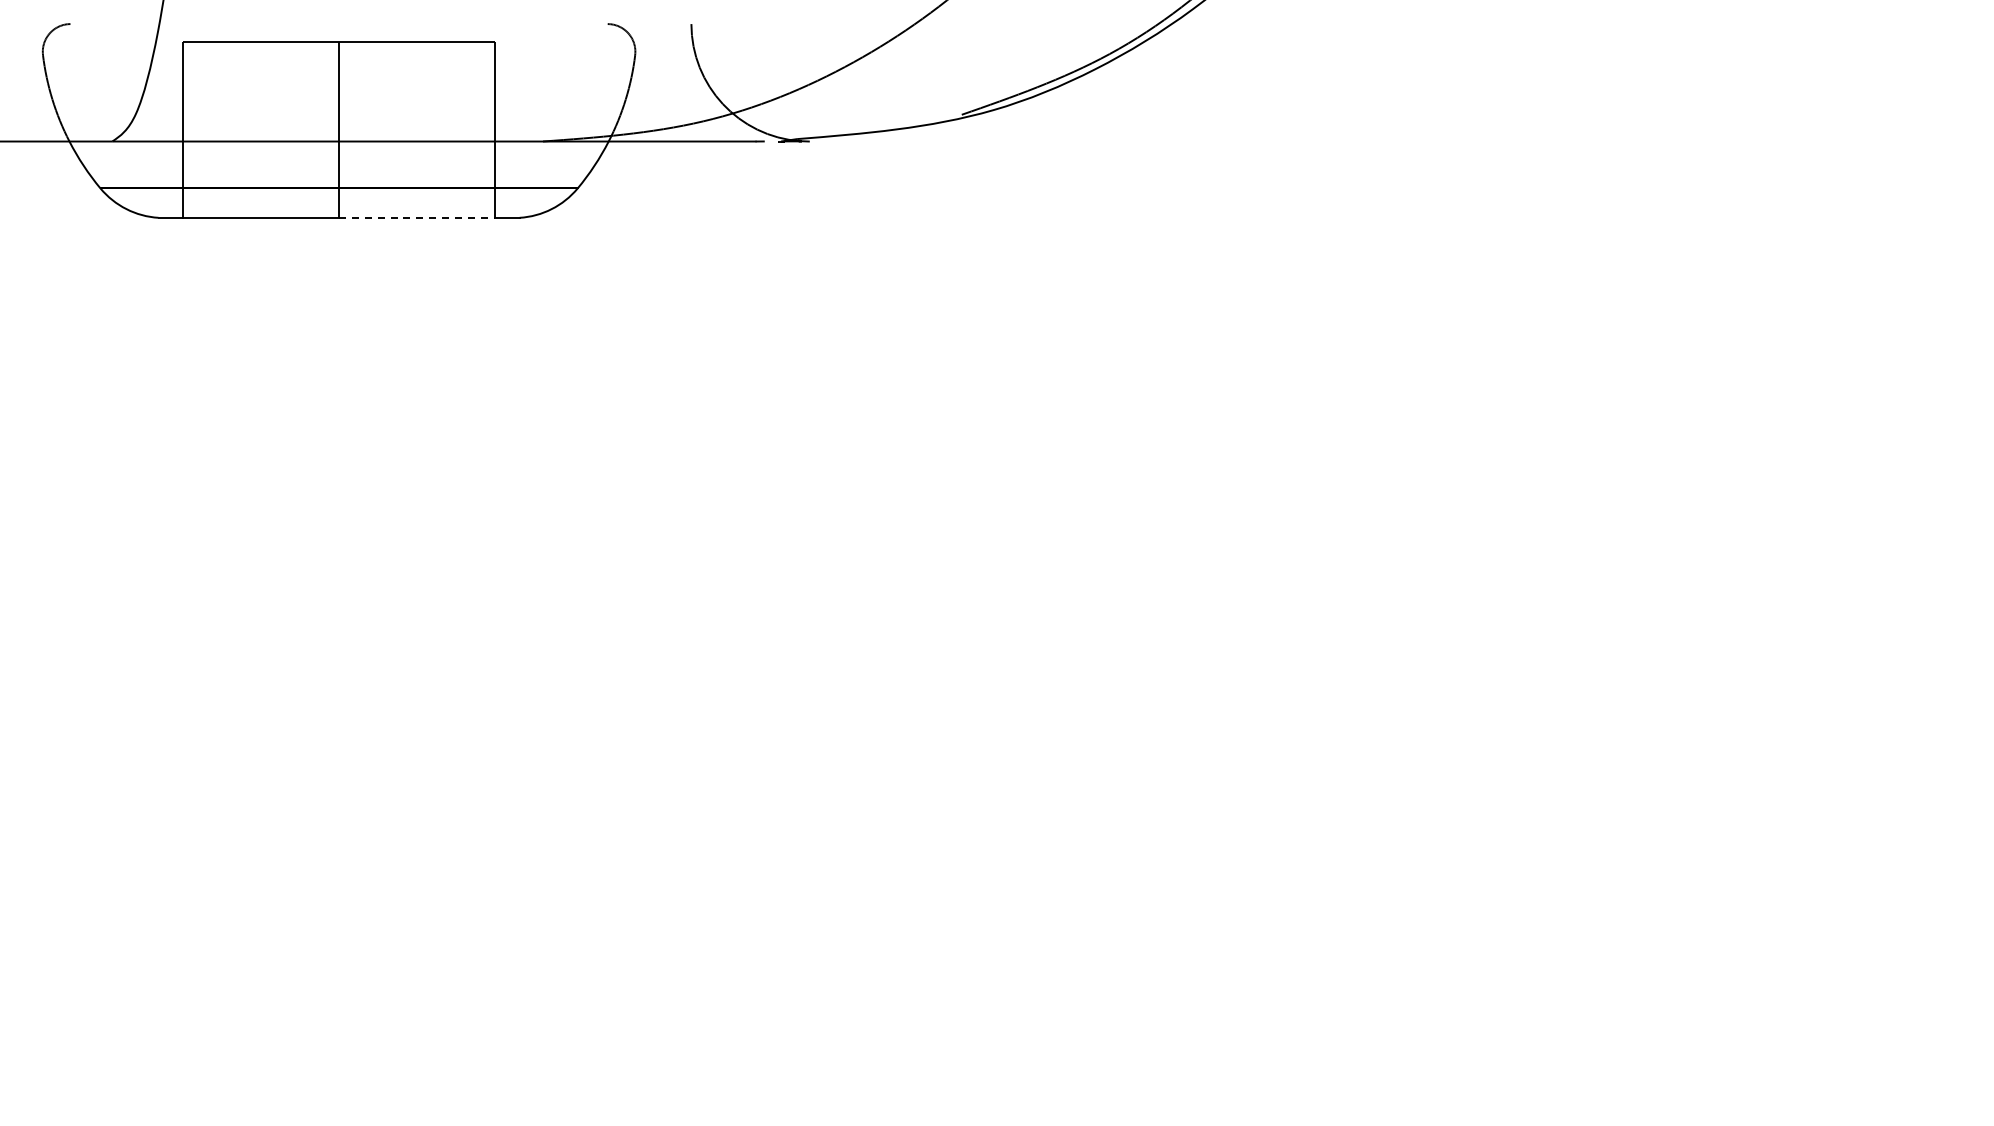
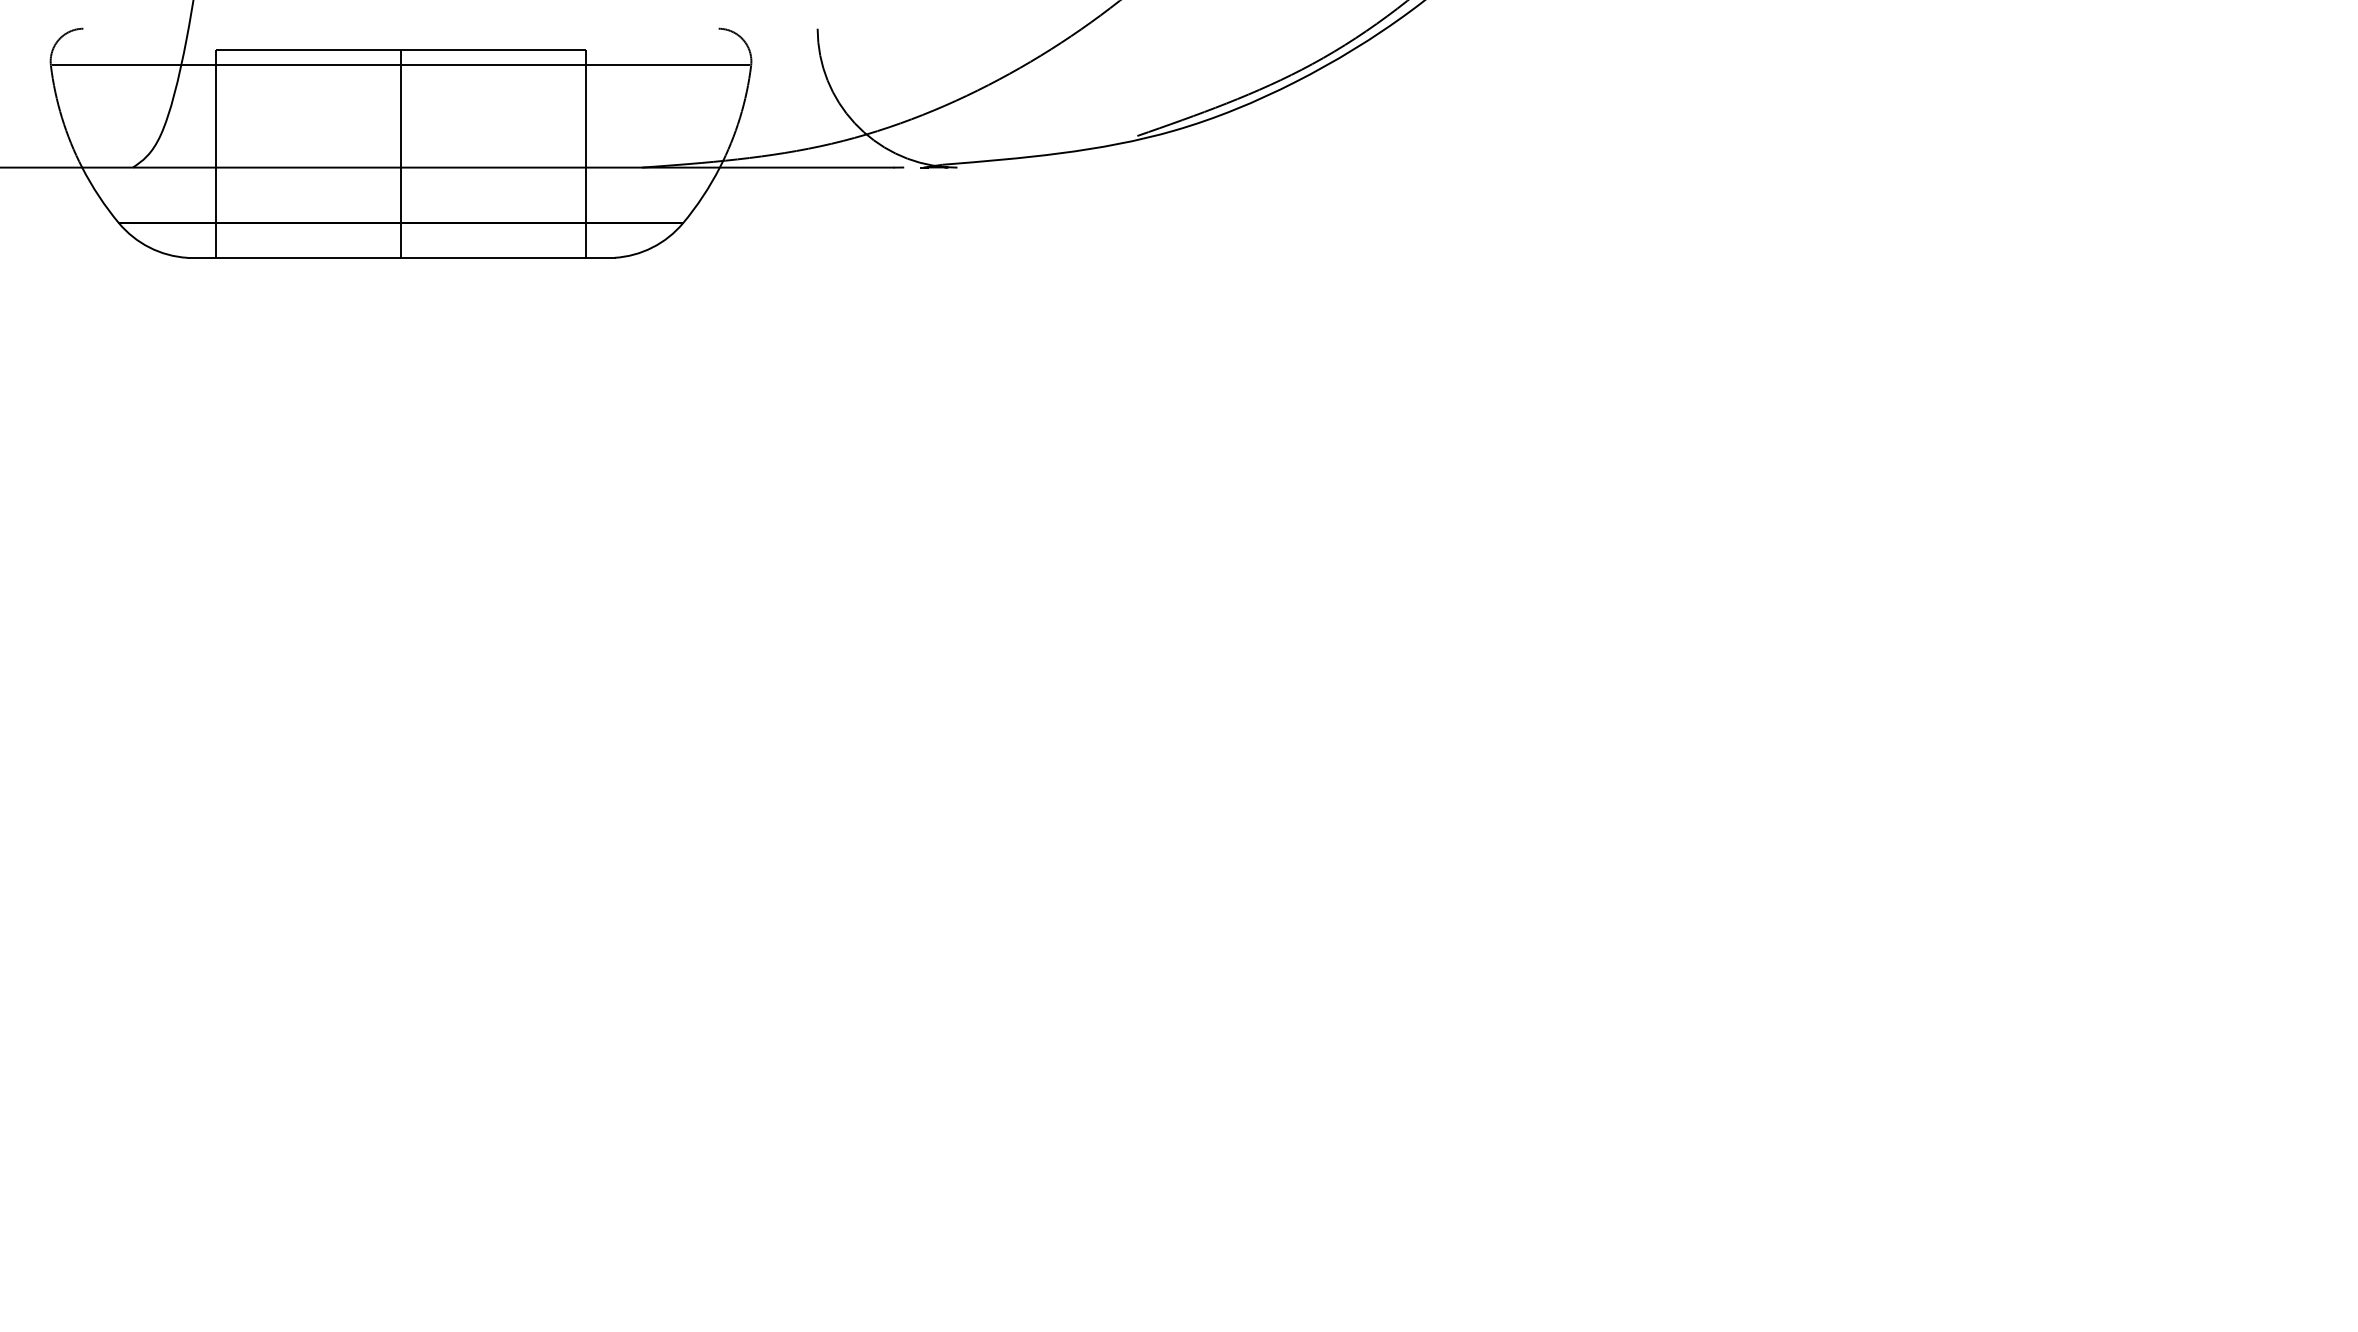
line: (338, 55) -> (400, 65), added
line: (417, 217) -> (493, 257), dashed -> solid

